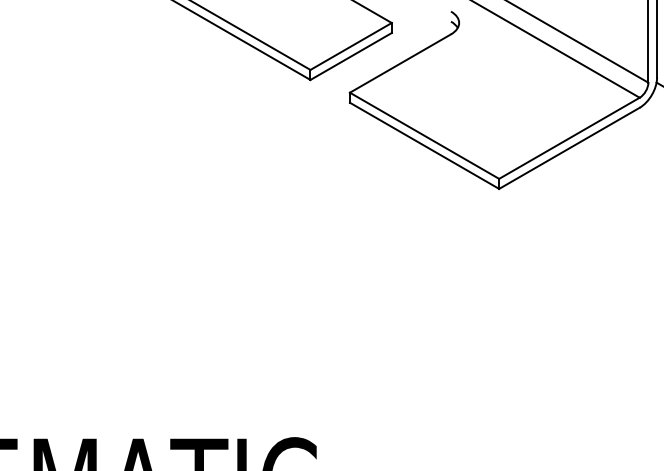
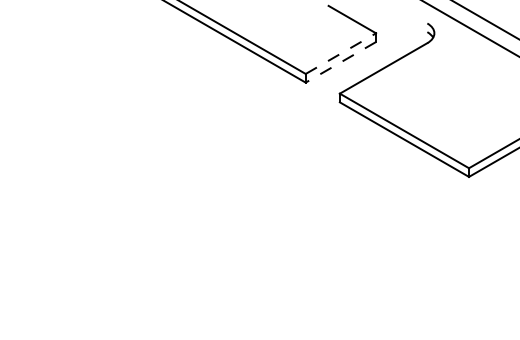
line: (351, 46) -> (341, 53), solid -> dashed
line: (351, 56) -> (341, 62), solid -> dashed

